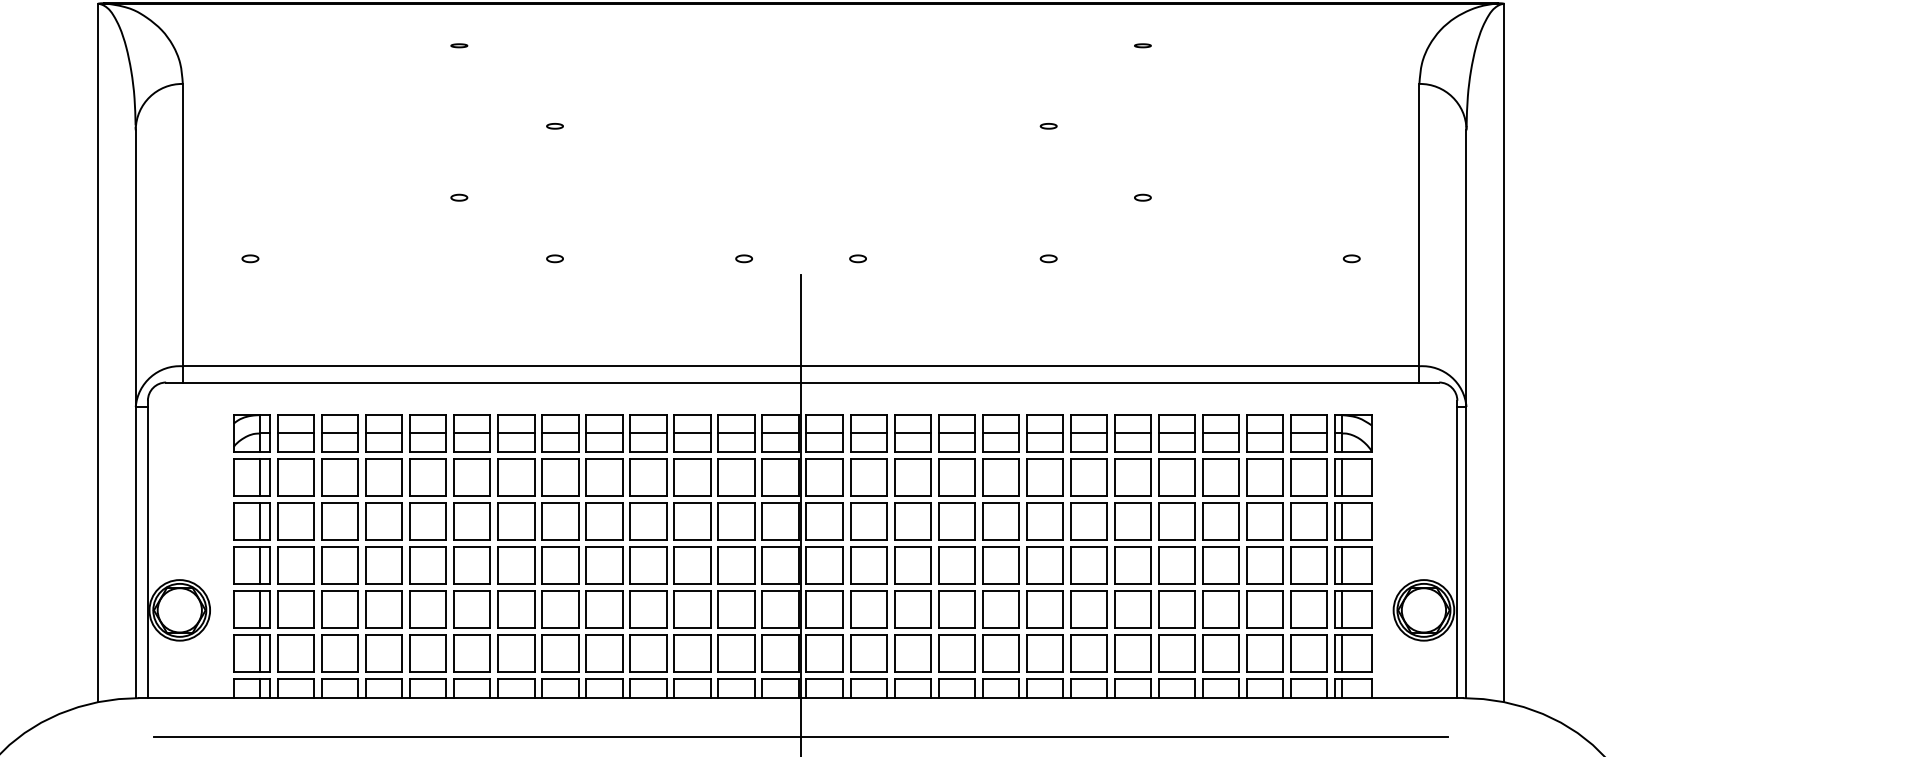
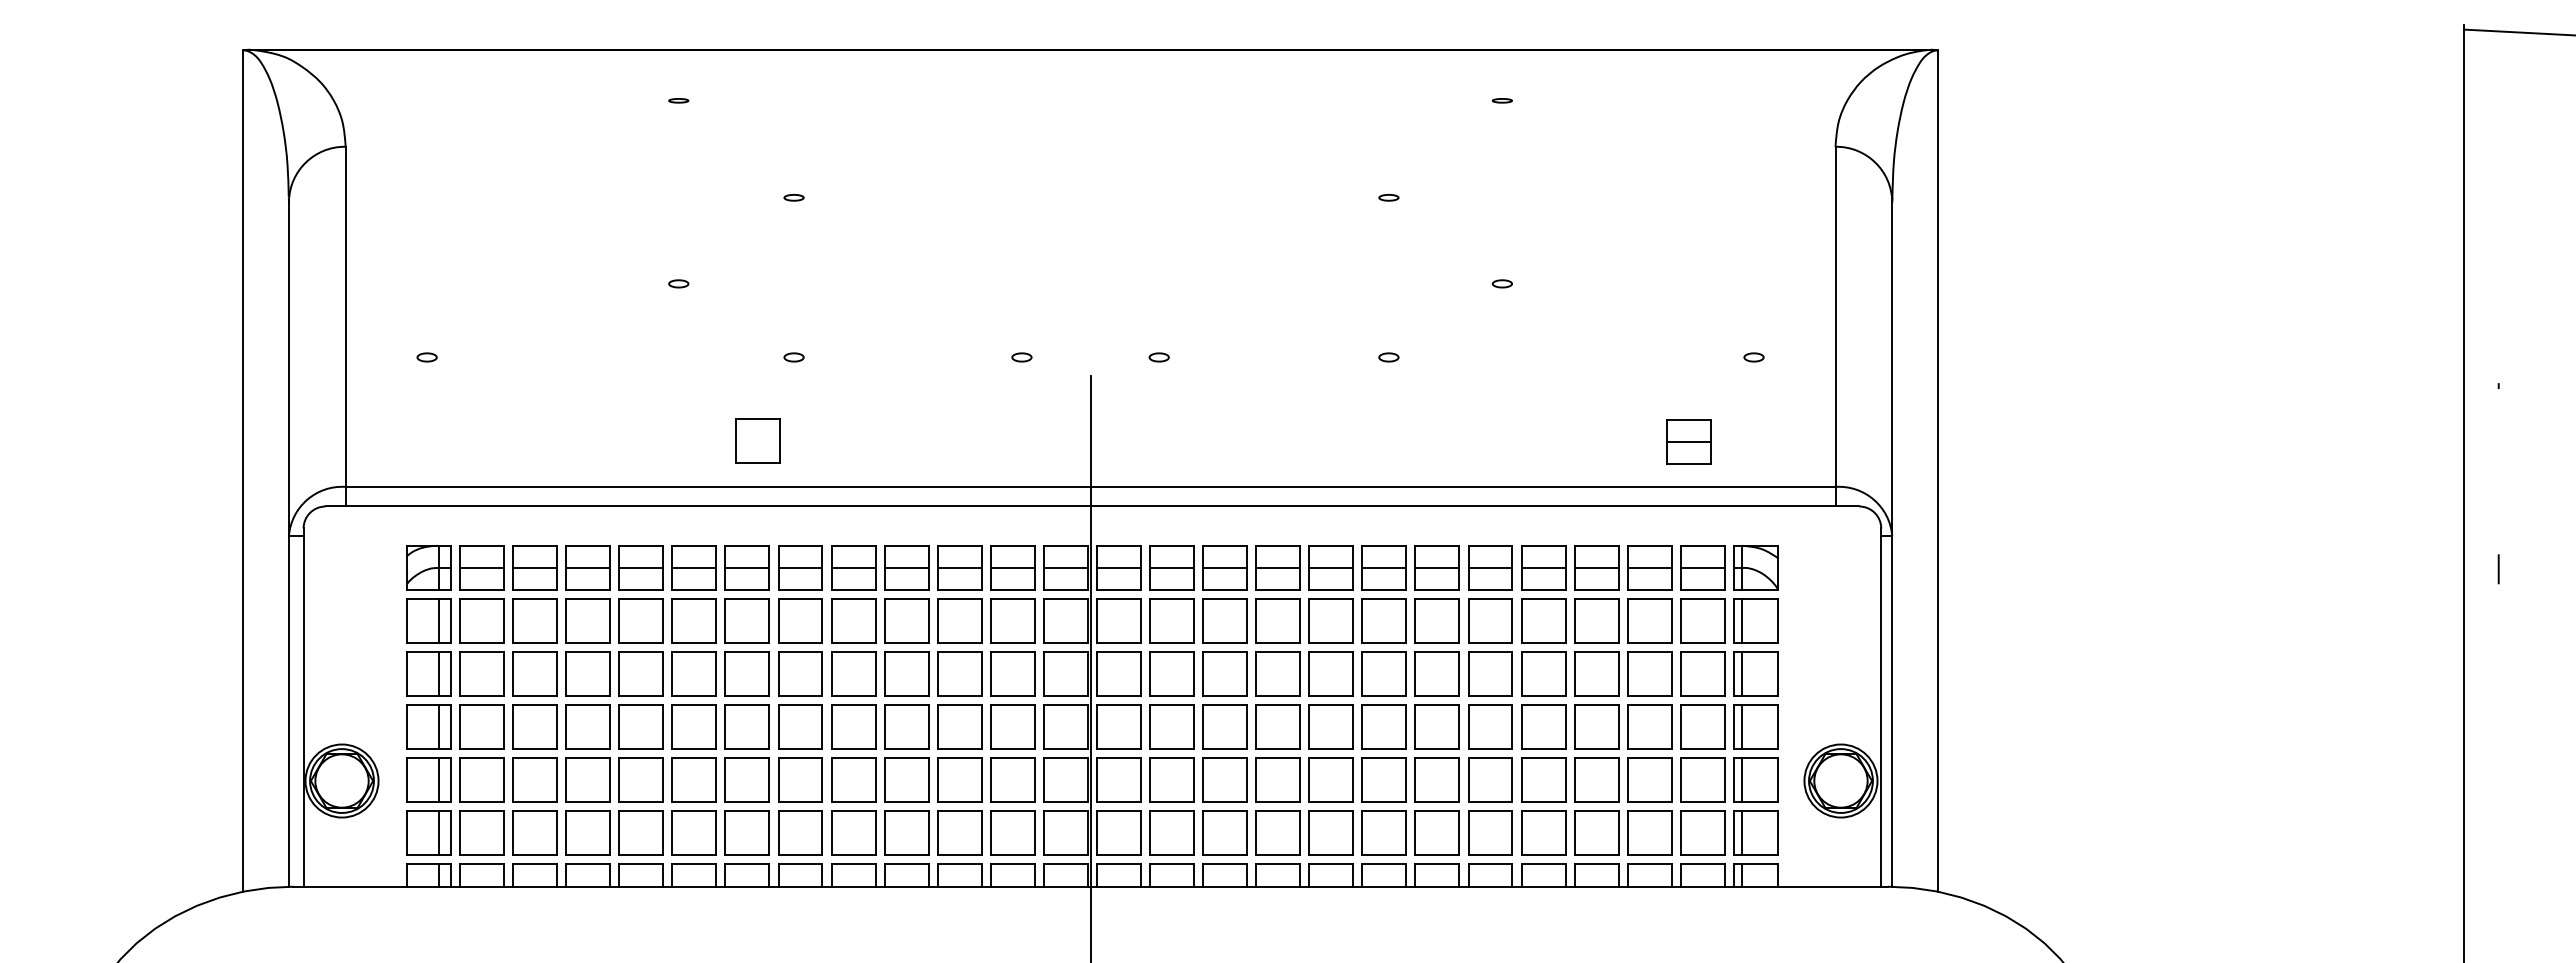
part: (524, 327) -> (757, 440), added
part: (1297, 328) -> (1688, 441), added
line: (801, 737) -> (1090, 934), removed

